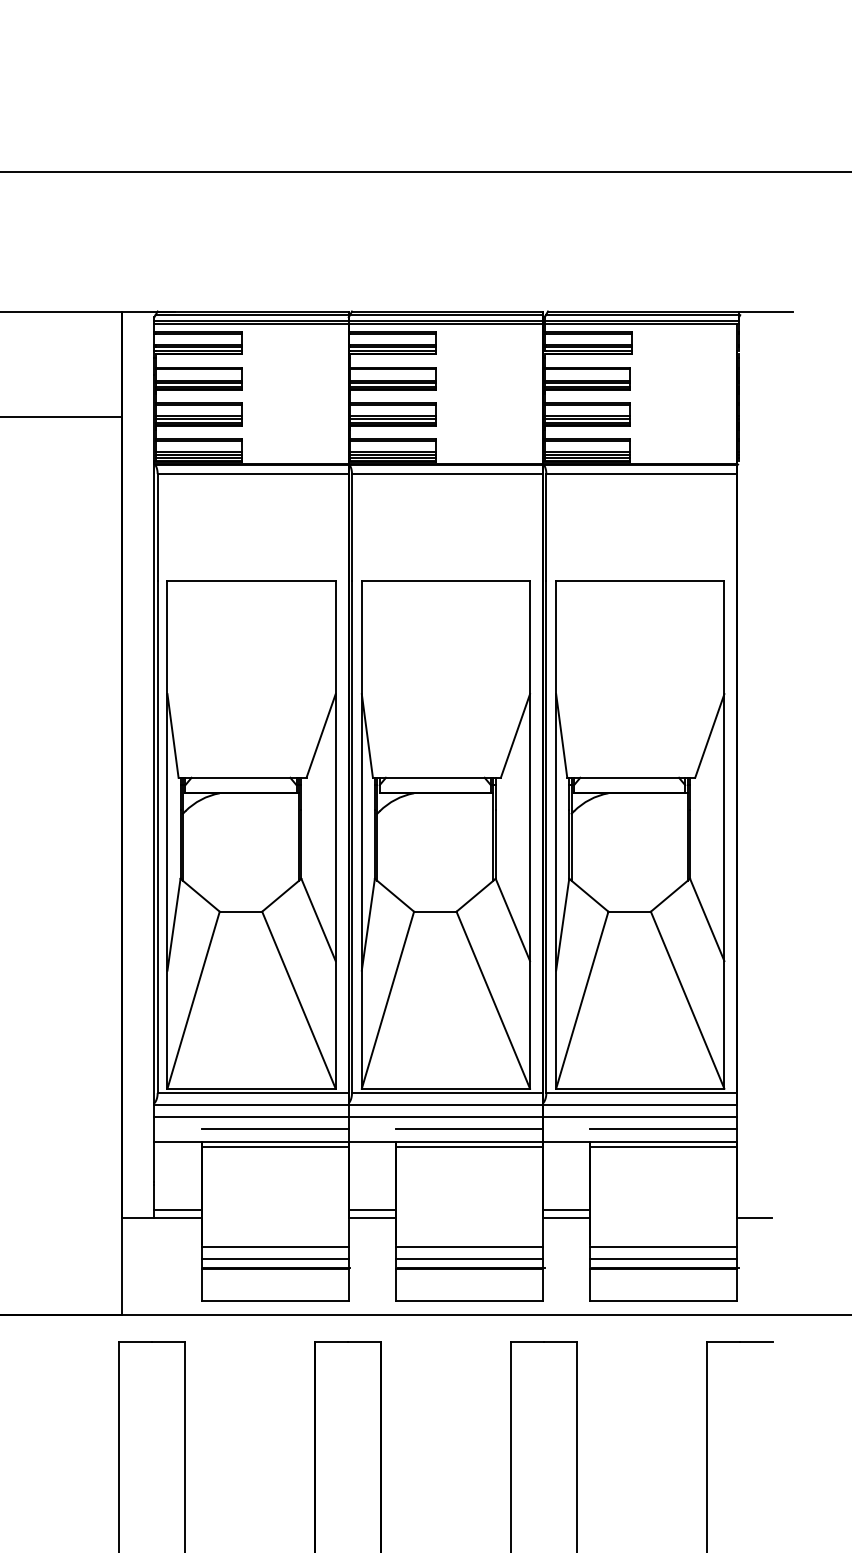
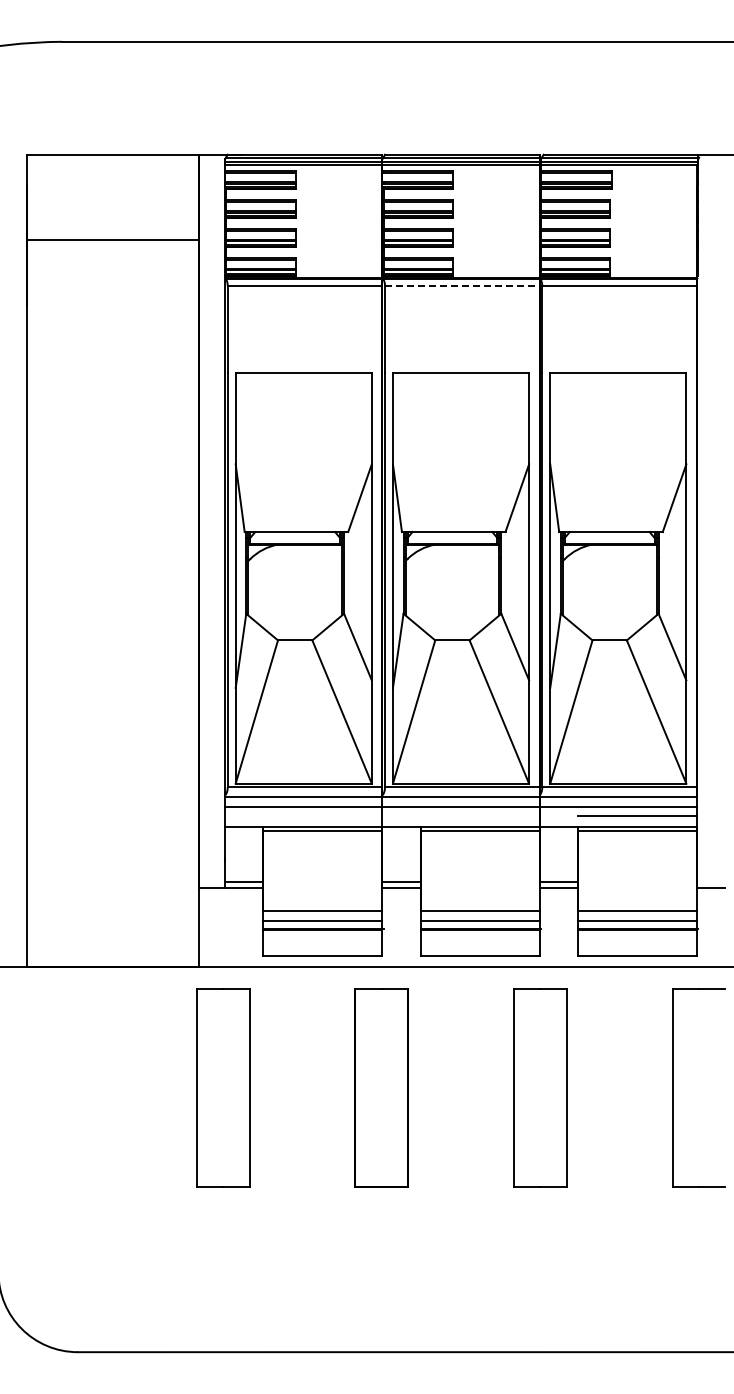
line: (447, 474) -> (462, 286), solid -> dashed
line: (274, 1129) -> (322, 816), removed
line: (468, 1129) -> (479, 816), removed

